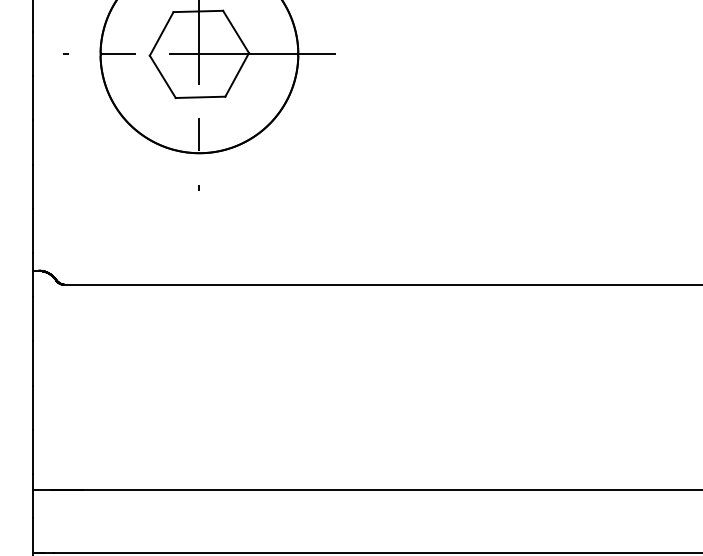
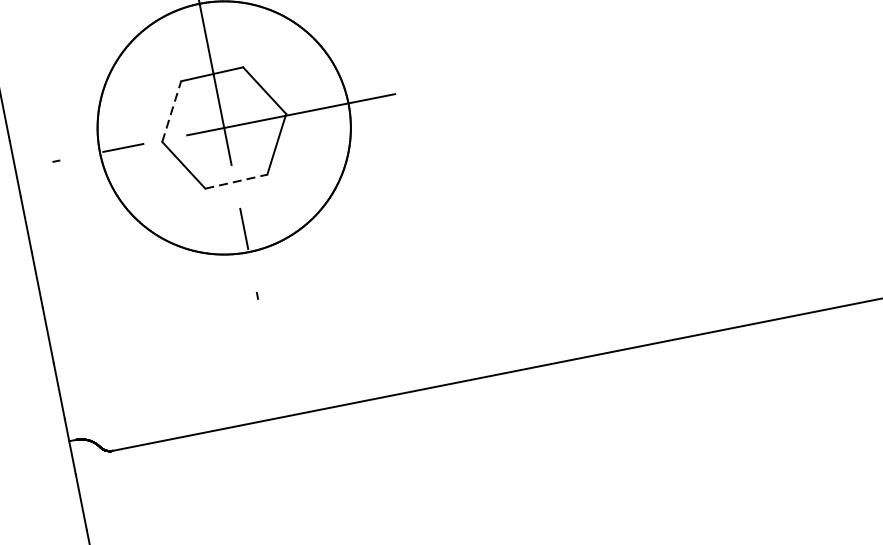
line: (161, 33) -> (171, 111), solid -> dashed
line: (200, 97) -> (236, 181), solid -> dashed

